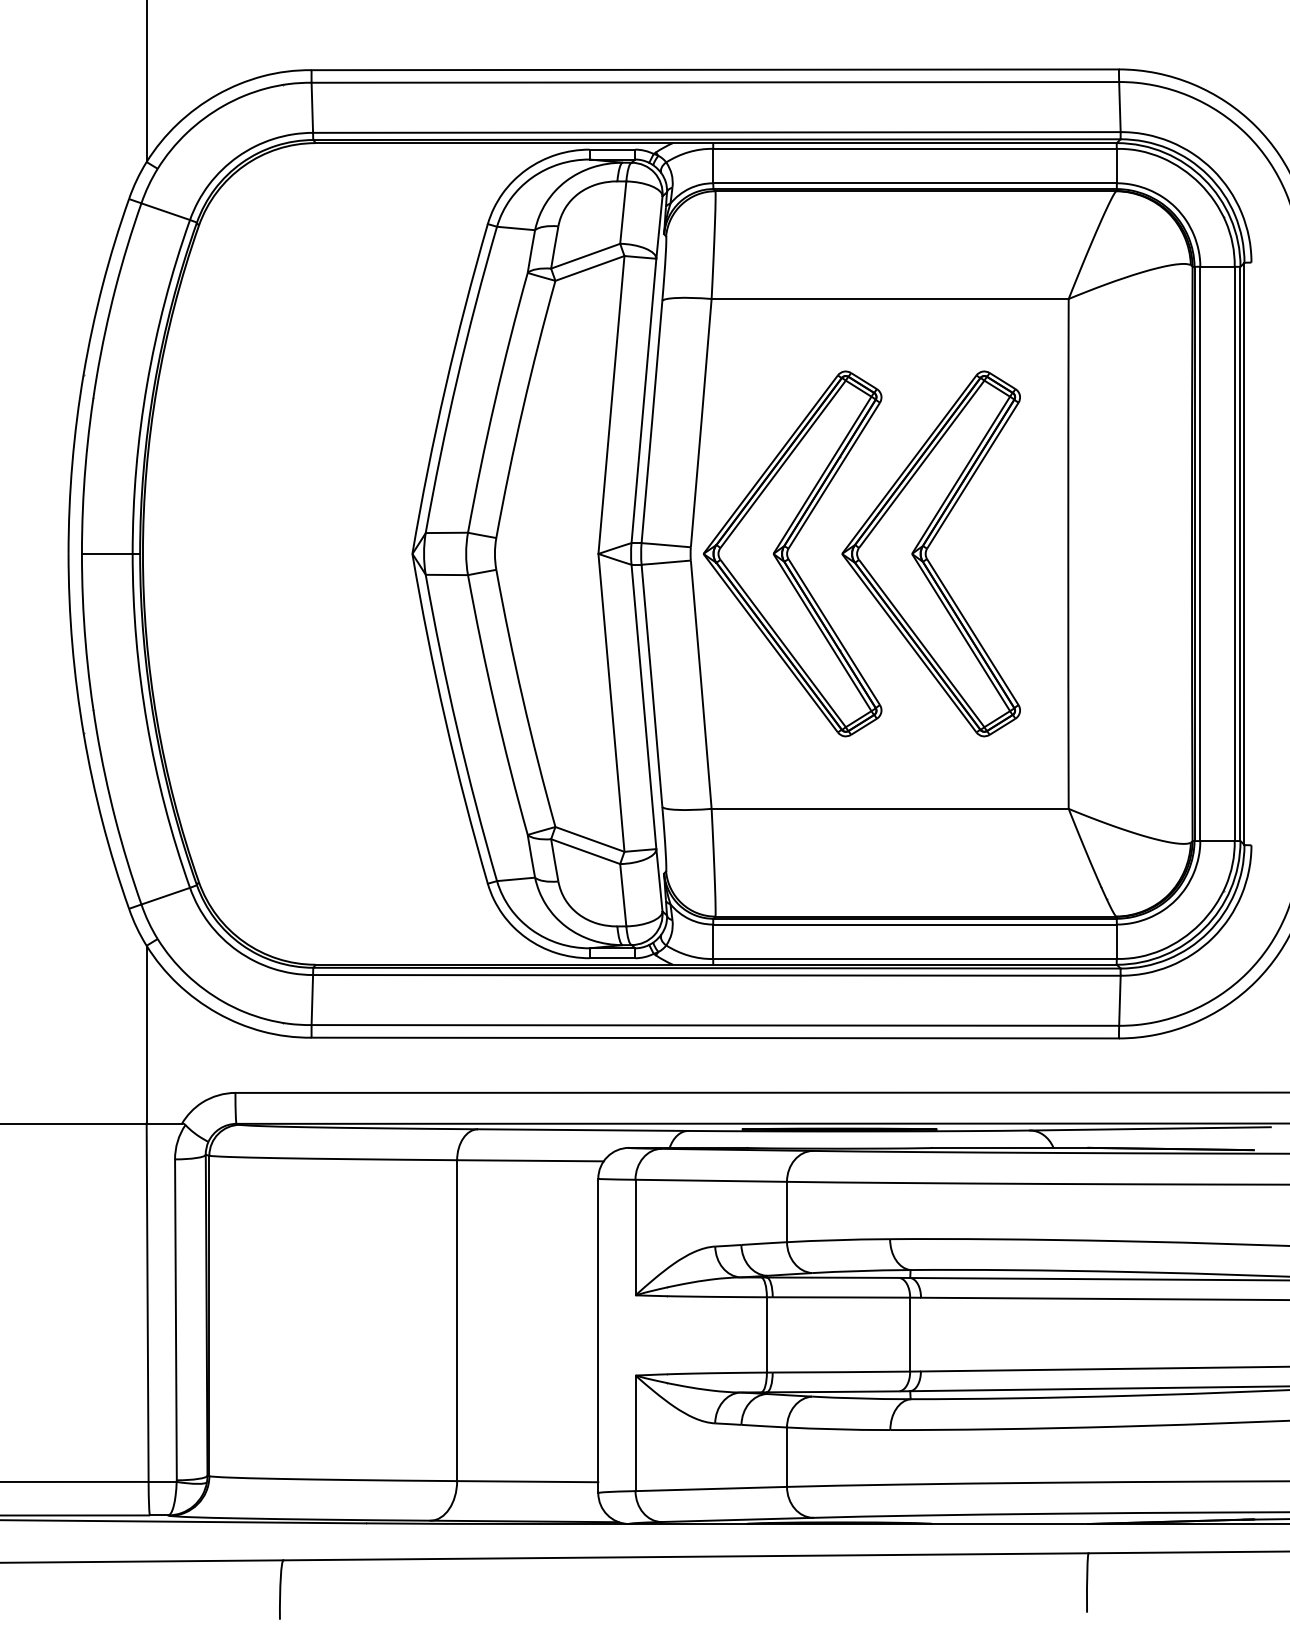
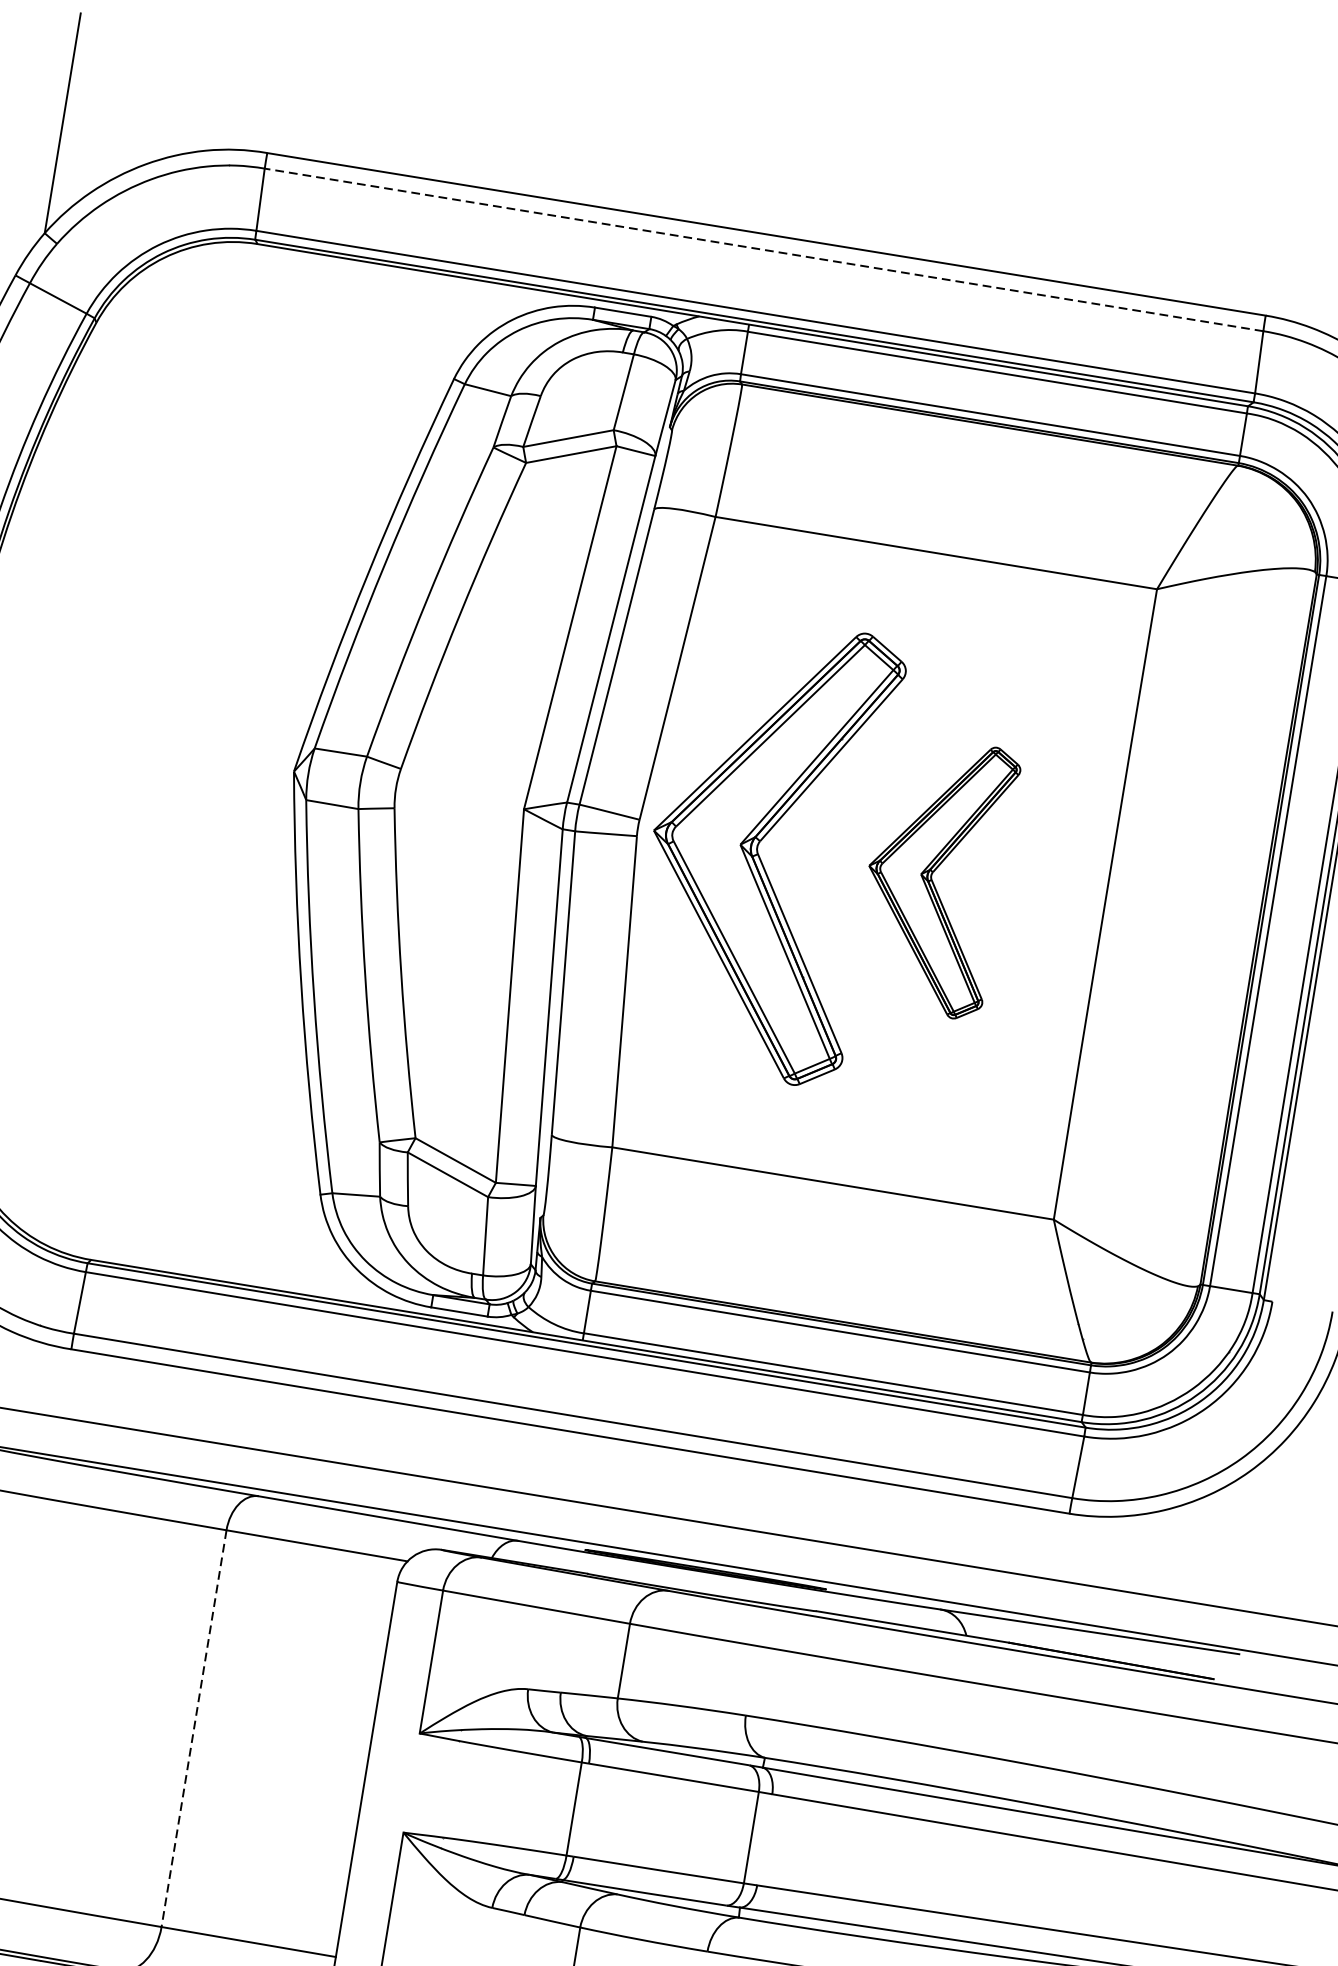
line: (715, 82) -> (764, 250), solid -> dashed
part: (930, 553) -> (934, 875), size x0.6
line: (457, 1321) -> (194, 1729), solid -> dashed

